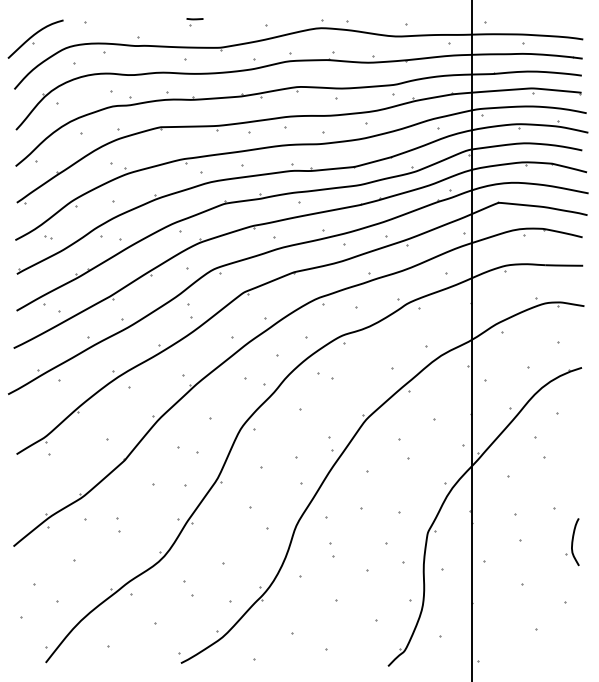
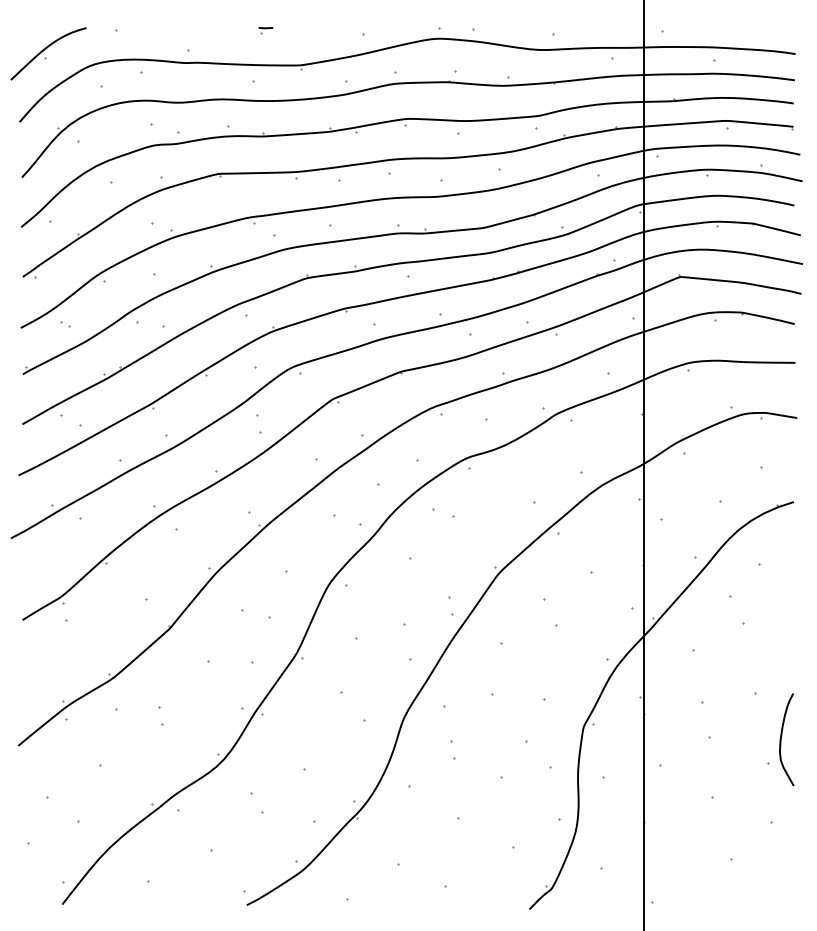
part: (194, 22) -> (265, 30), size x0.62
part: (572, 542) -> (780, 740), size x1.43

